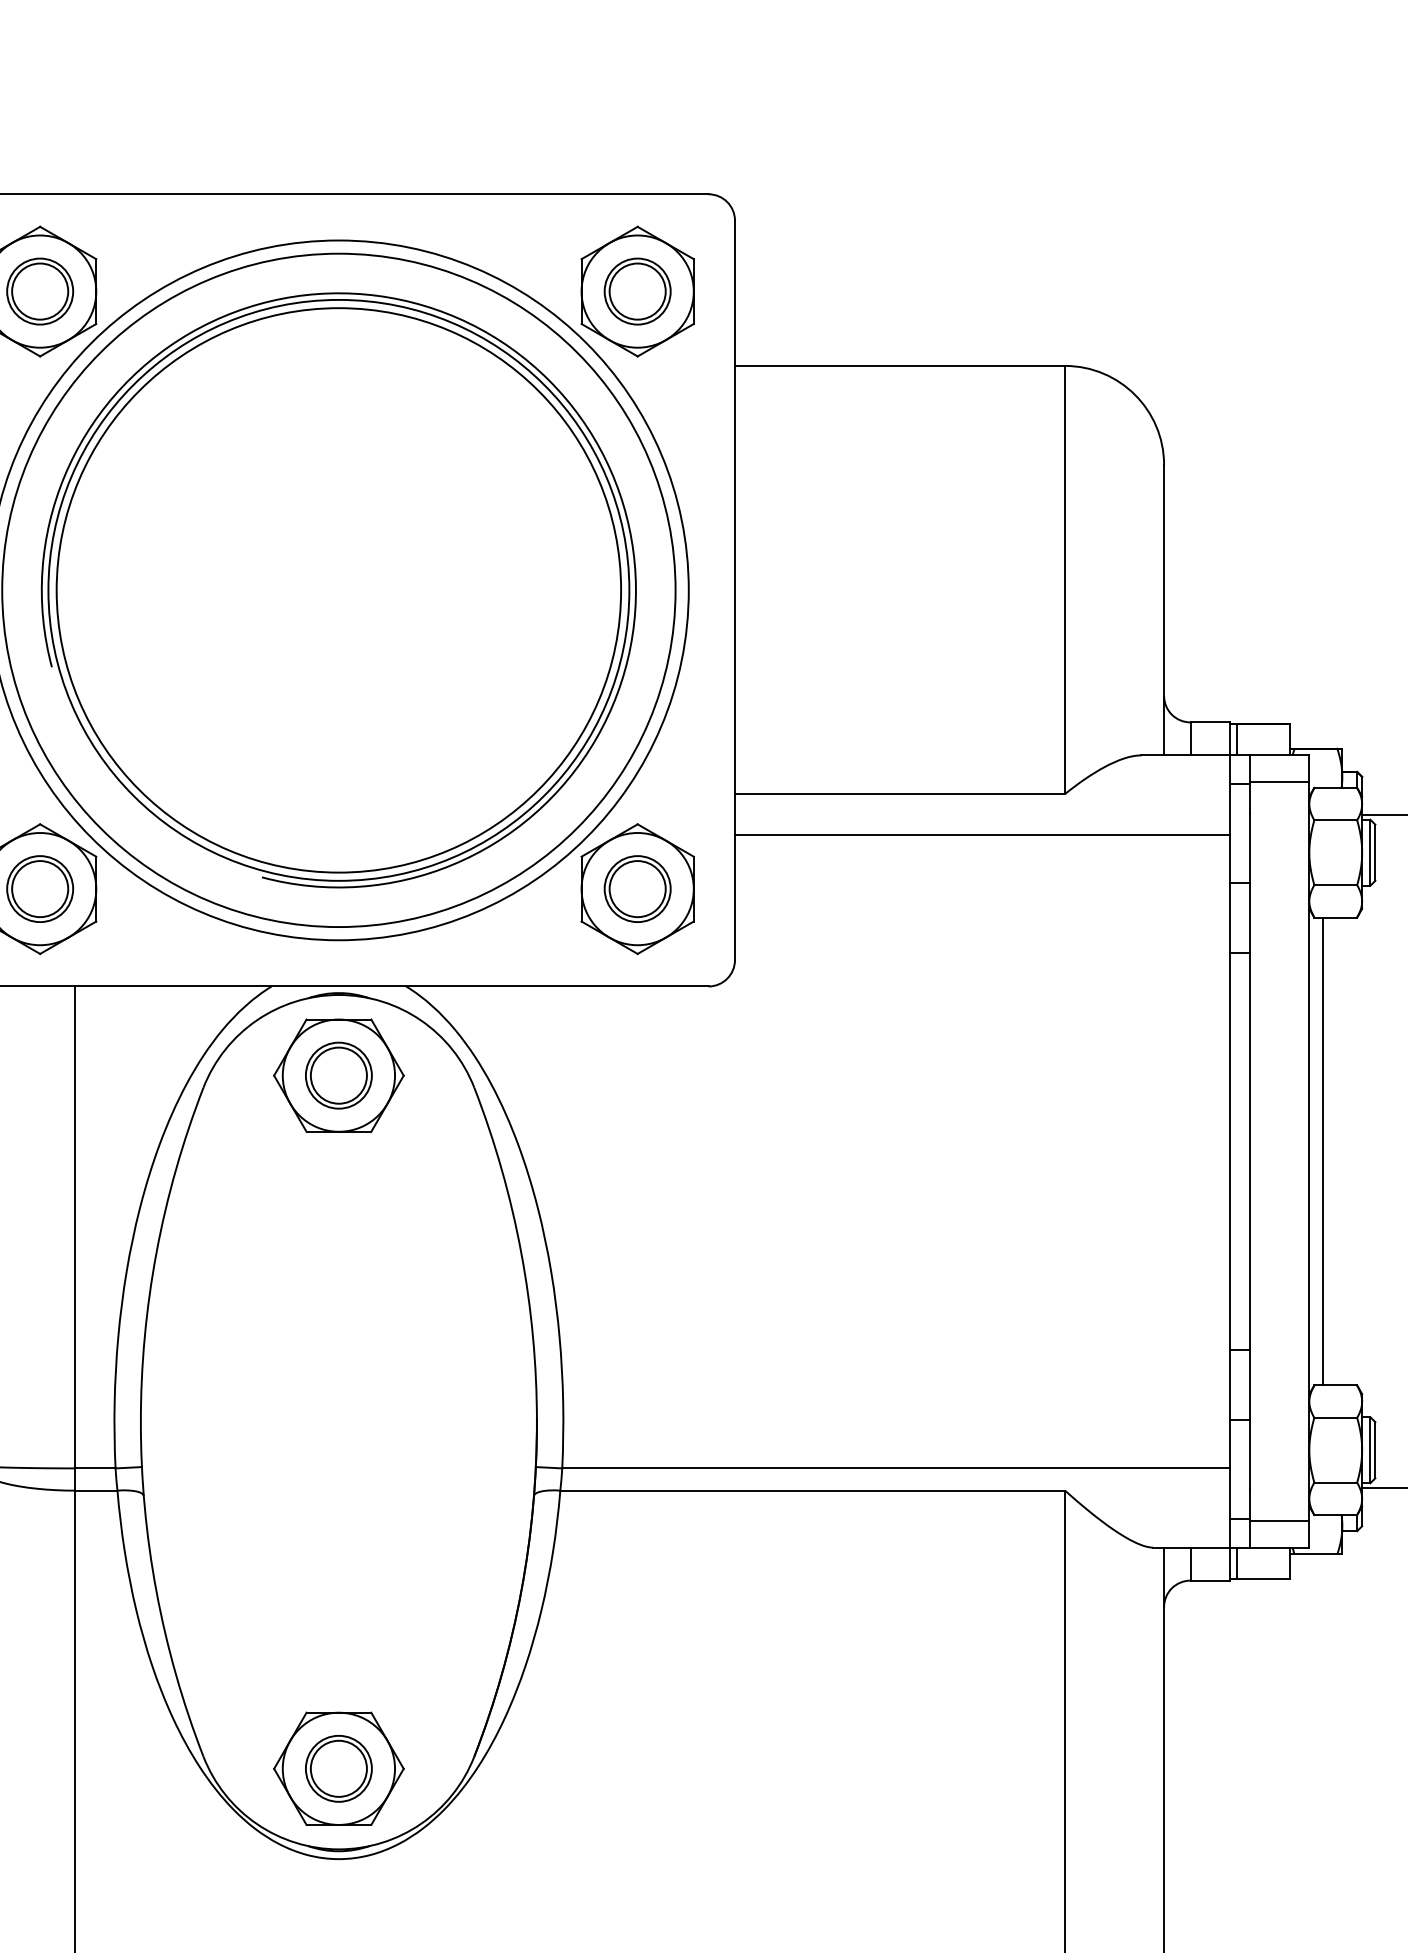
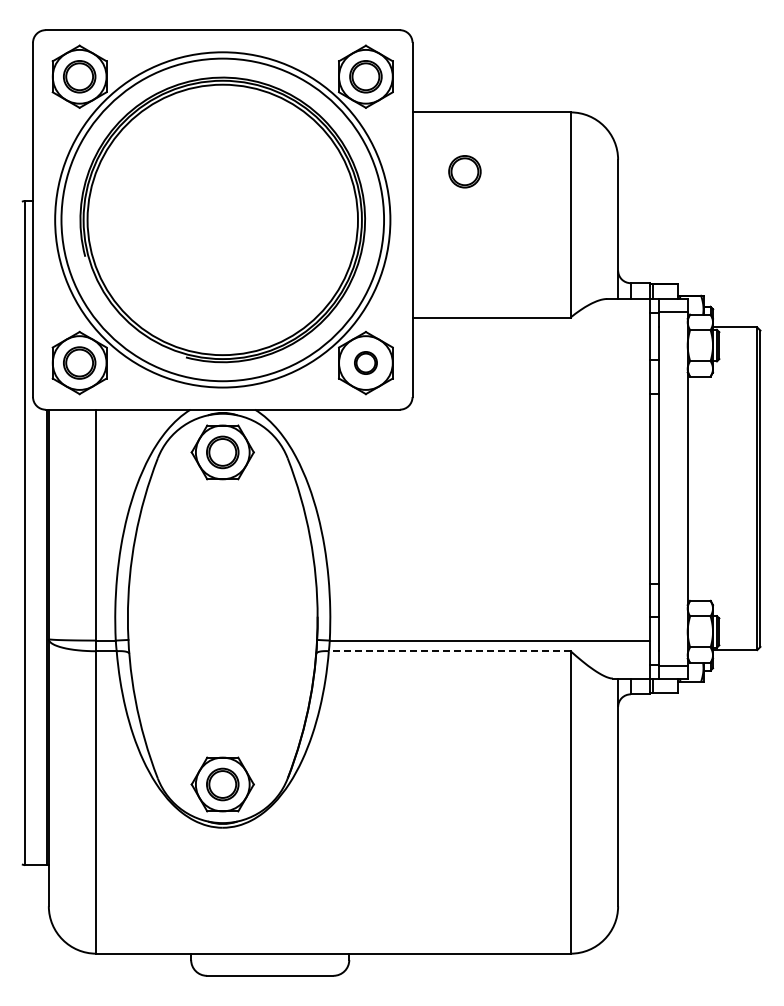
part: (843, 489) -> (464, 171), added
line: (981, 833) -> (530, 336), removed
part: (636, 887) -> (365, 362), size x0.7
line: (1323, 1150) -> (694, 488), removed
line: (812, 1491) -> (449, 651), solid -> dashed

